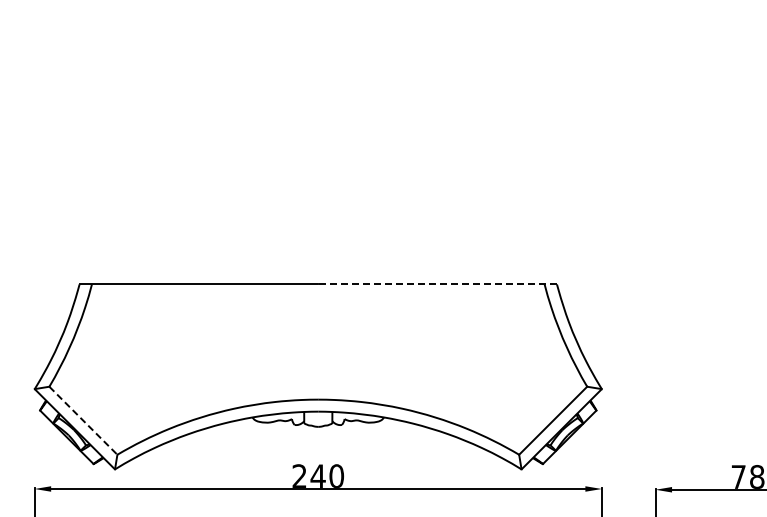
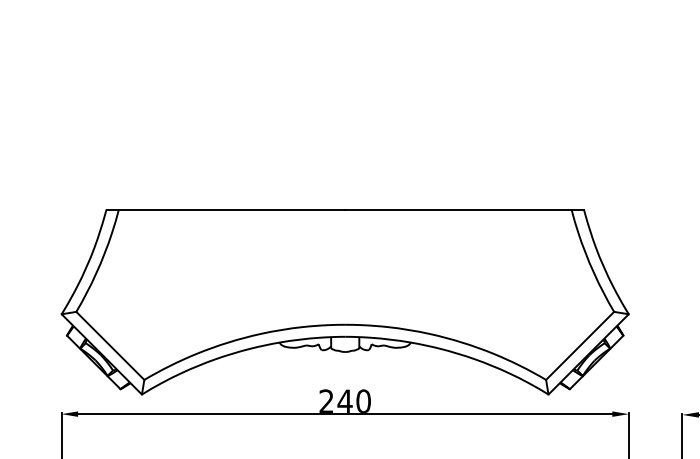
line: (437, 284) -> (464, 209), dashed -> solid
line: (83, 421) -> (110, 346), dashed -> solid

